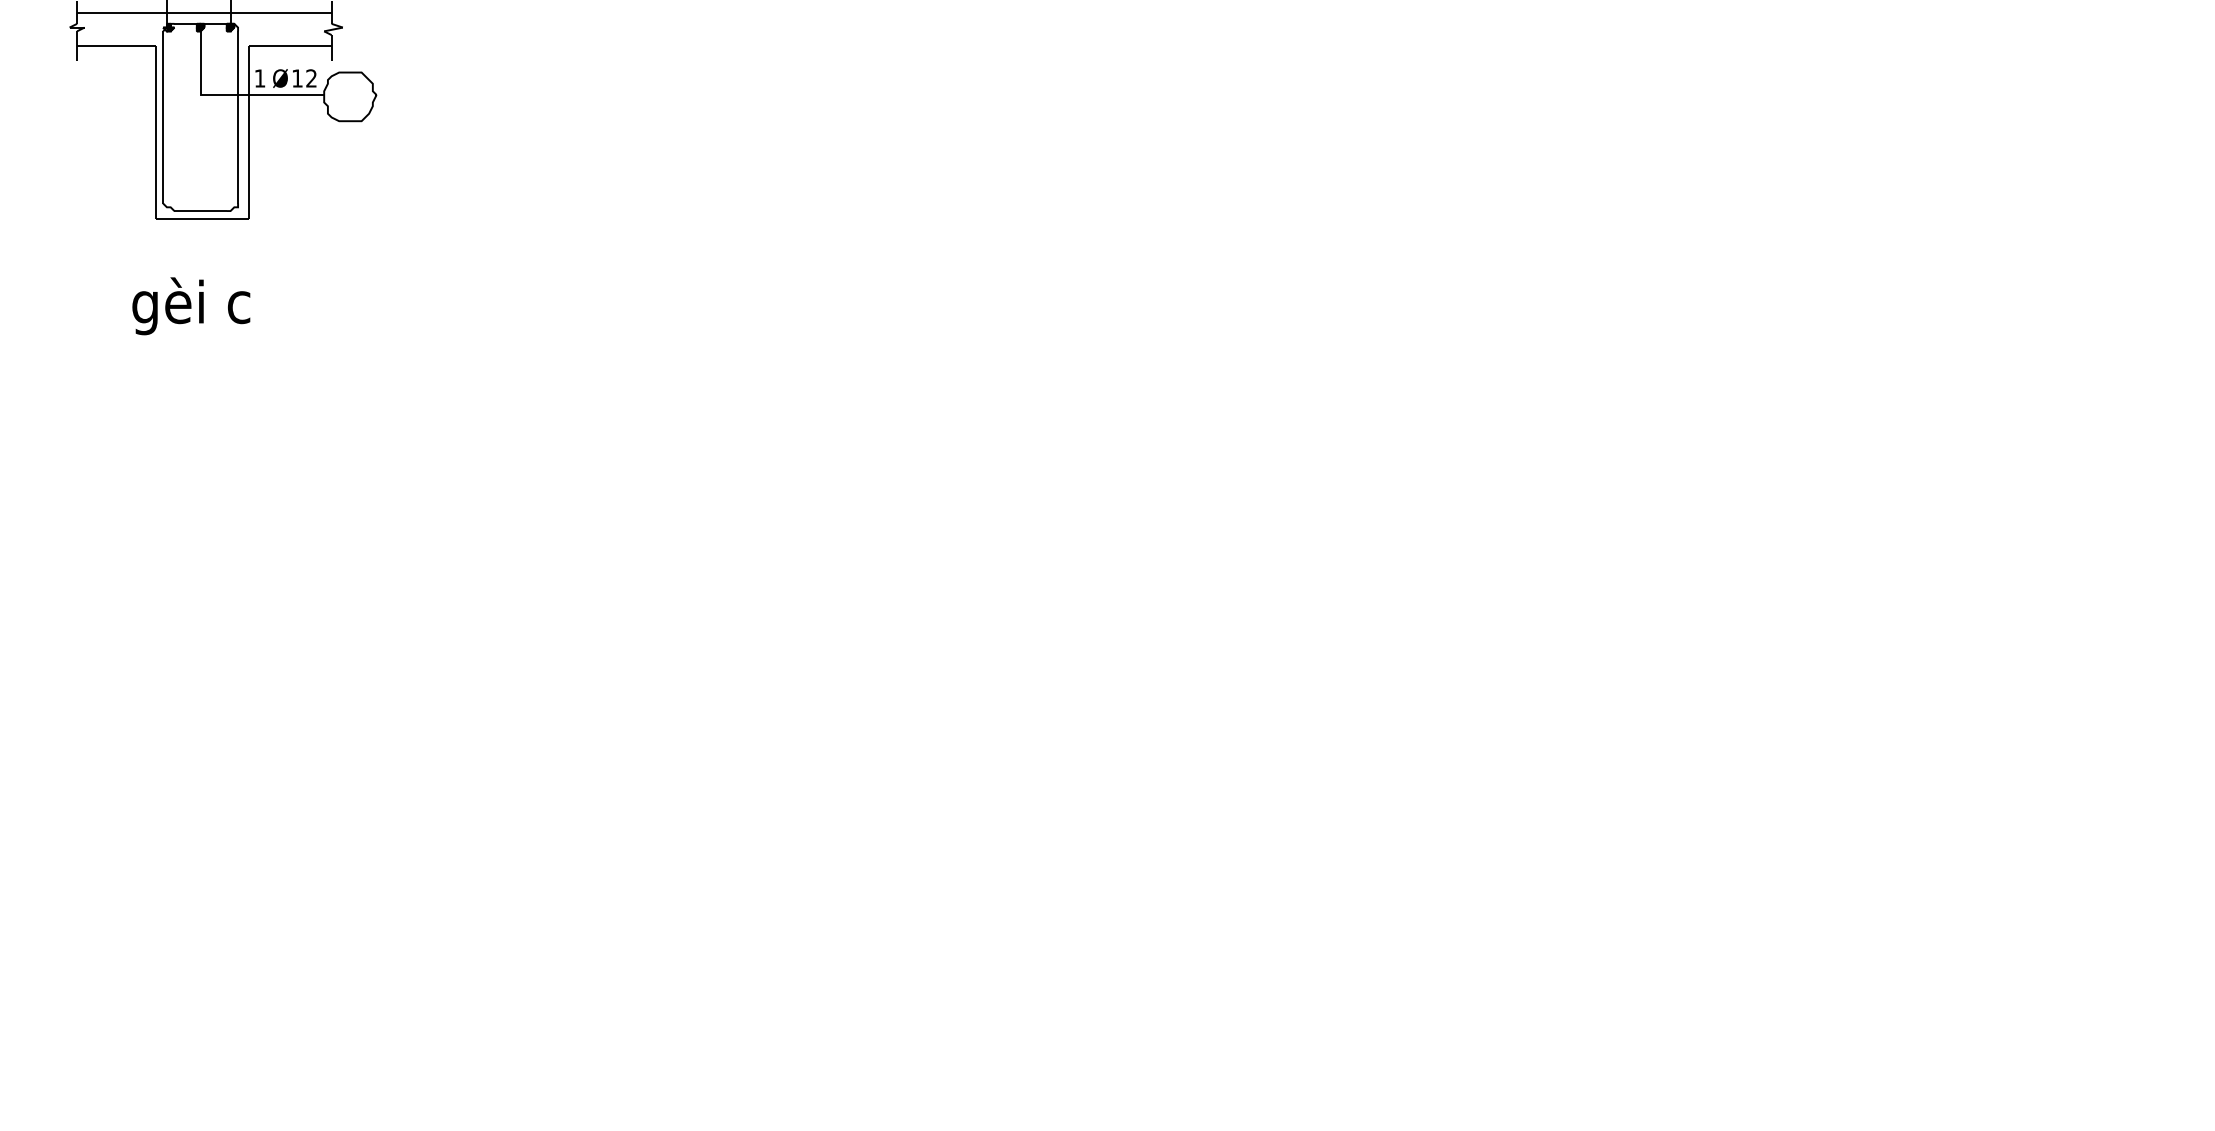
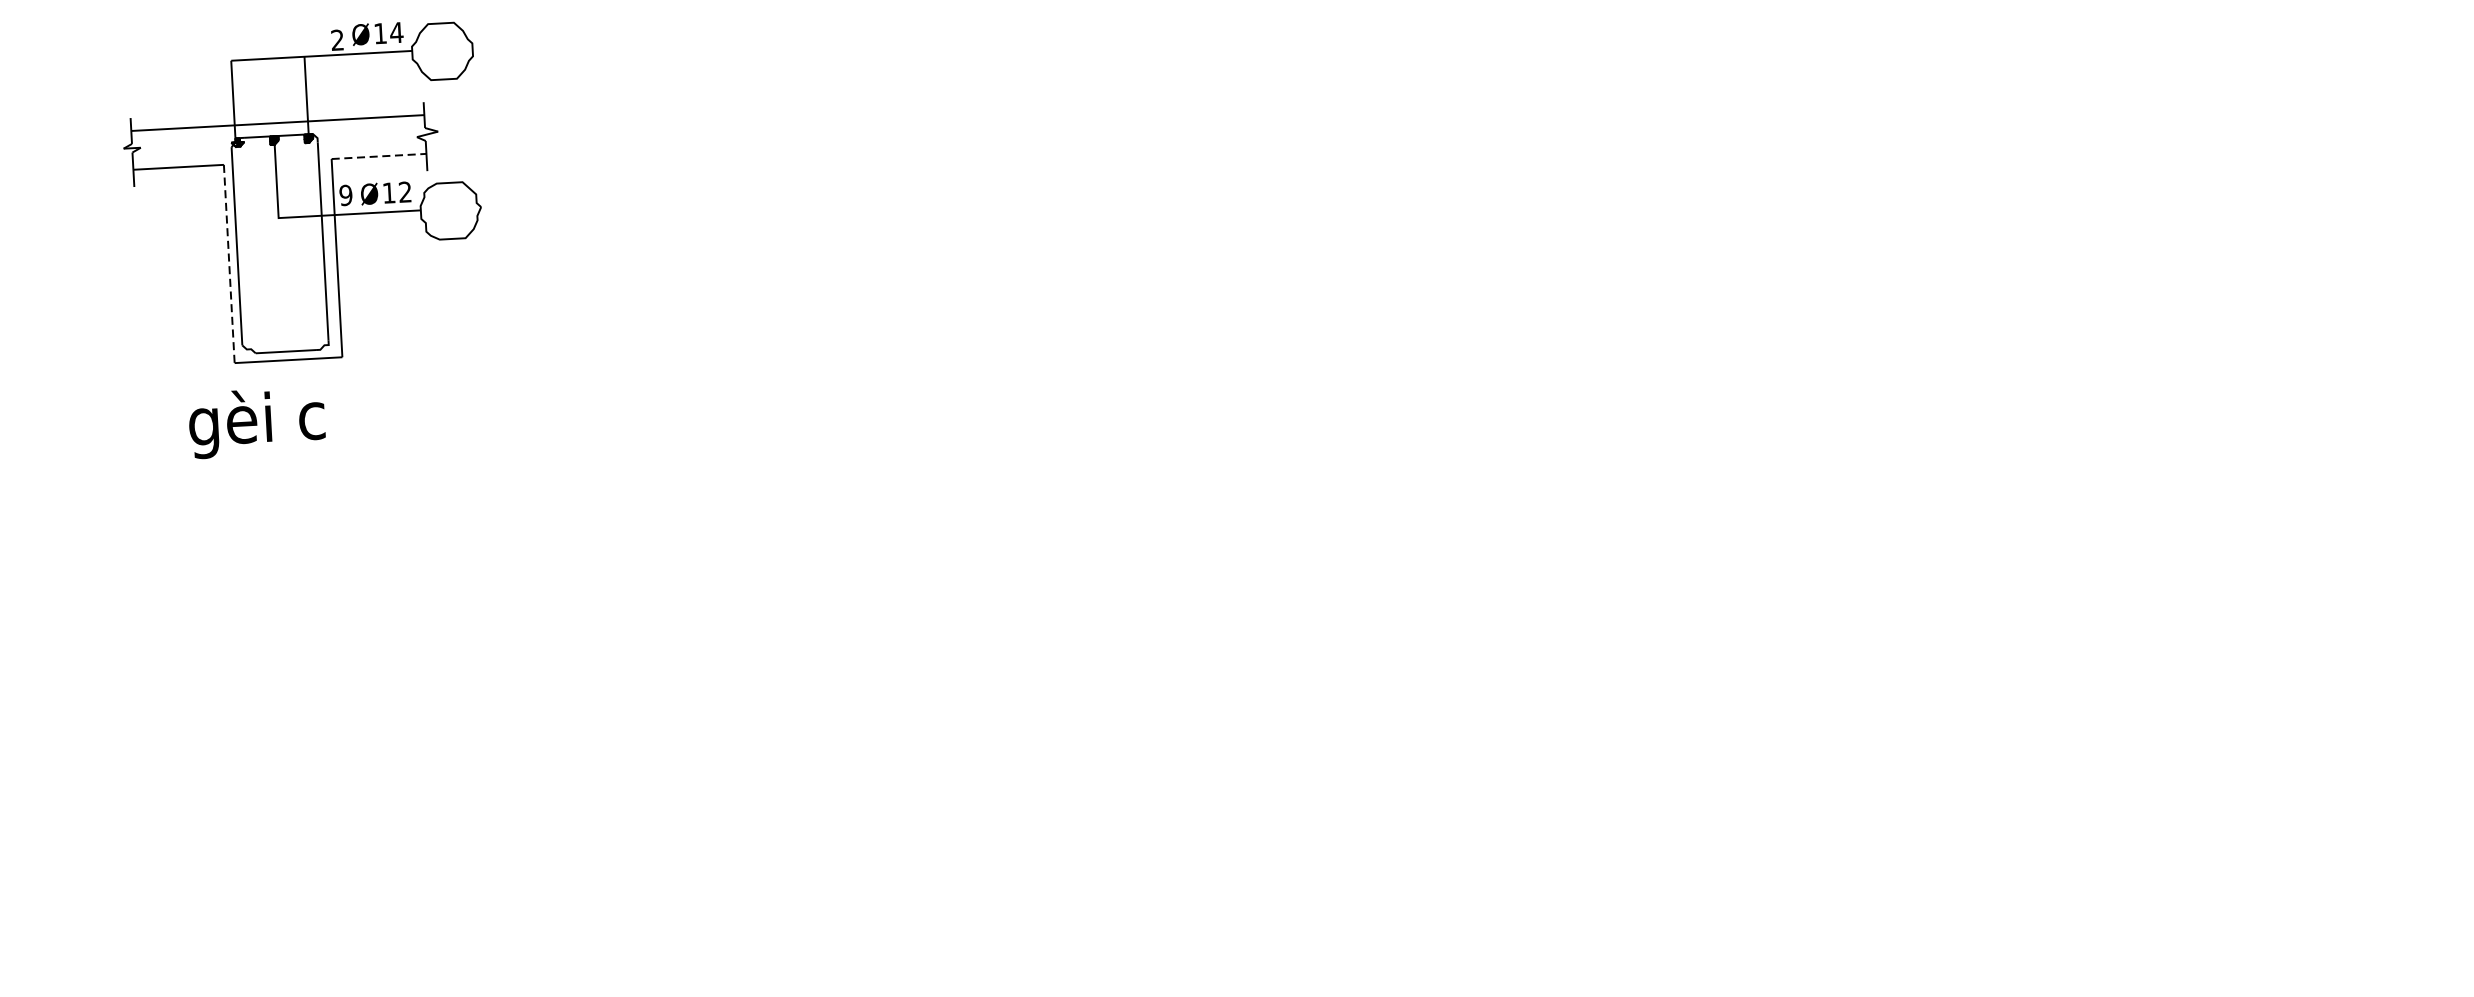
line: (290, 46) -> (379, 156), solid -> dashed
text: (259, 78) -> (345, 195), 1 -> 9
line: (155, 132) -> (229, 264), solid -> dashed
text: (191, 306) -> (257, 423), moved

